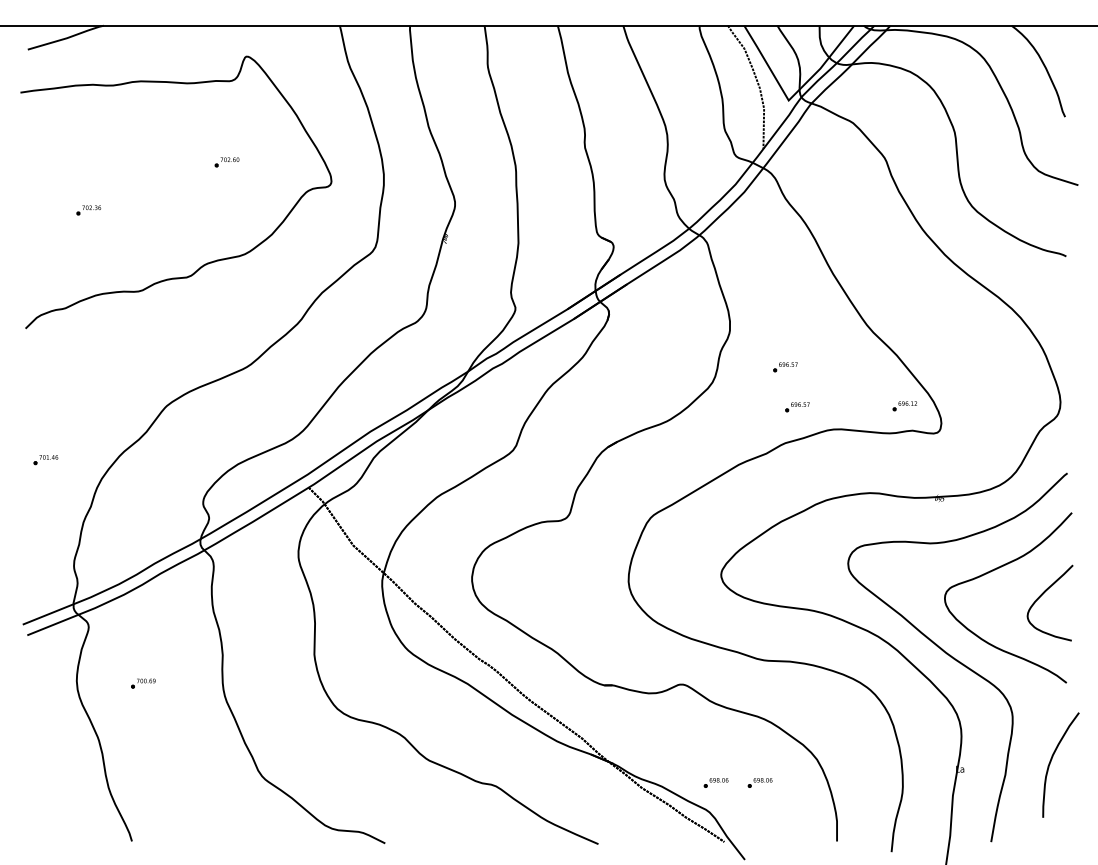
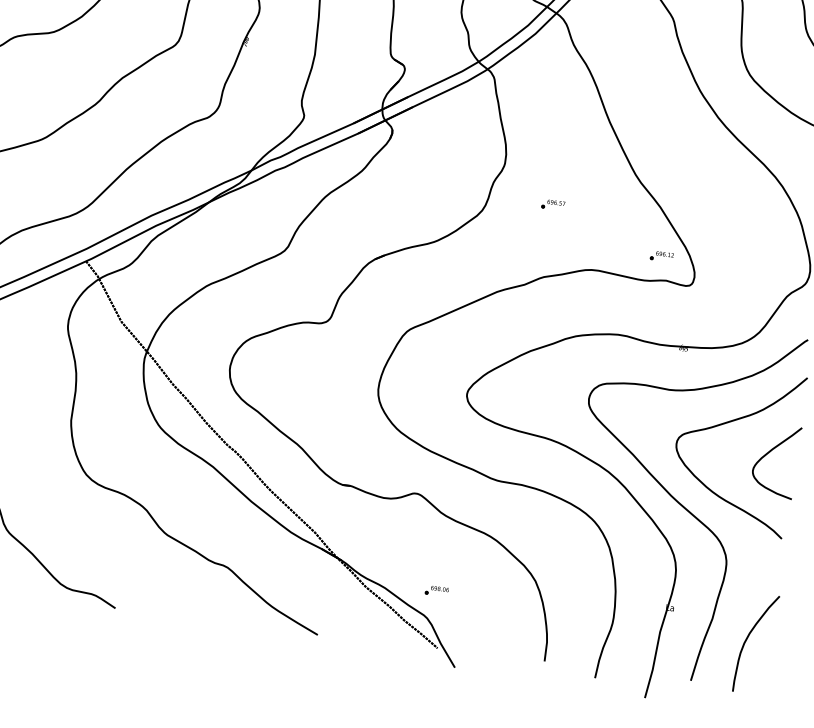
part: (797, 407) -> (559, 244), removed
curve: (1051, 762) -> (747, 640), moved
part: (759, 782) -> (478, 596), removed

